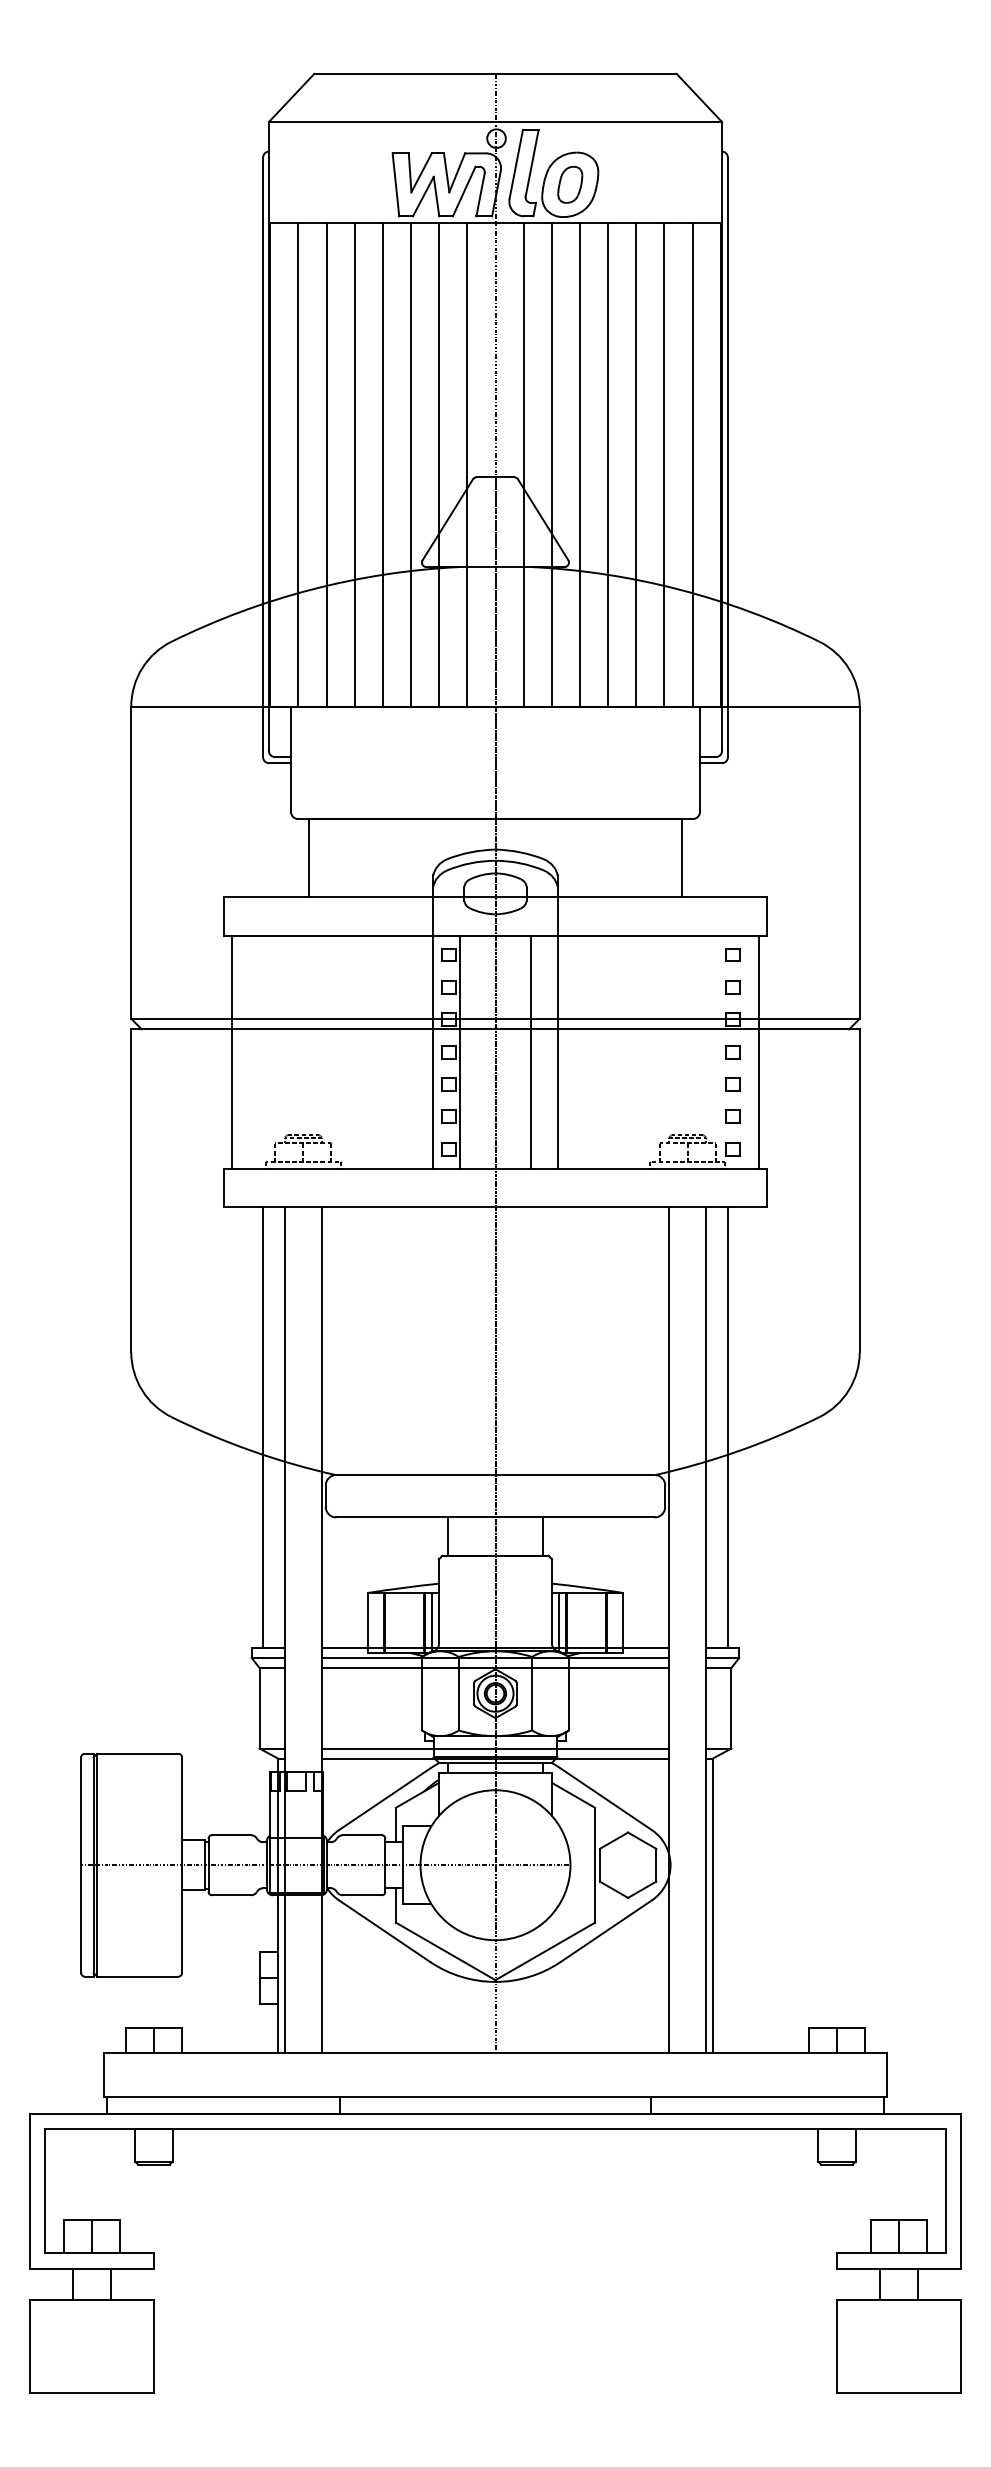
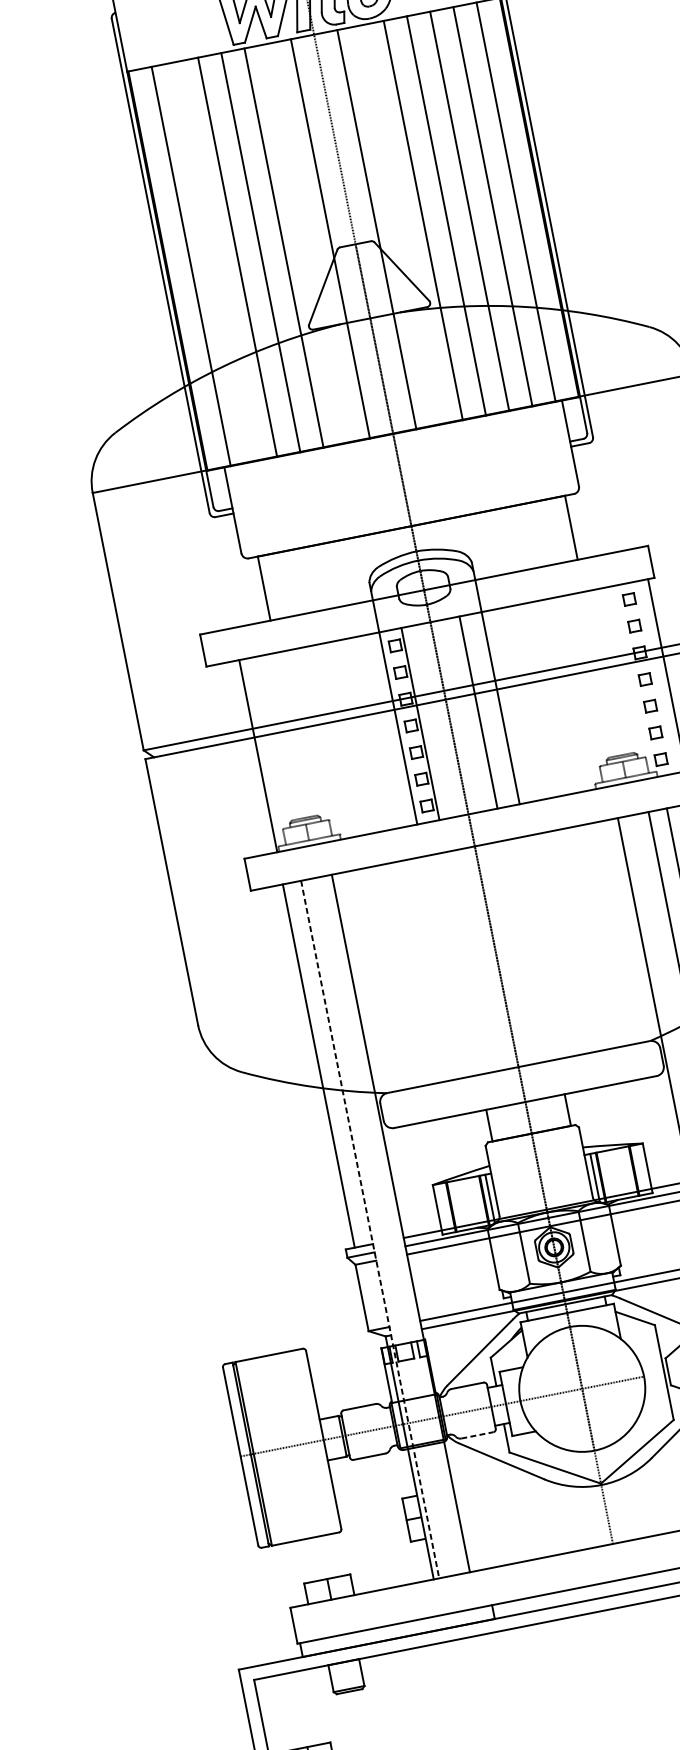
line: (326, 465) -> (214, 262), removed
line: (439, 465) -> (307, 243), removed
line: (551, 465) -> (399, 225), removed
line: (231, 1051) -> (258, 755), moved
line: (284, 1630) -> (369, 1229), solid -> dashed
line: (362, 1895) -> (477, 1435), solid -> dashed

